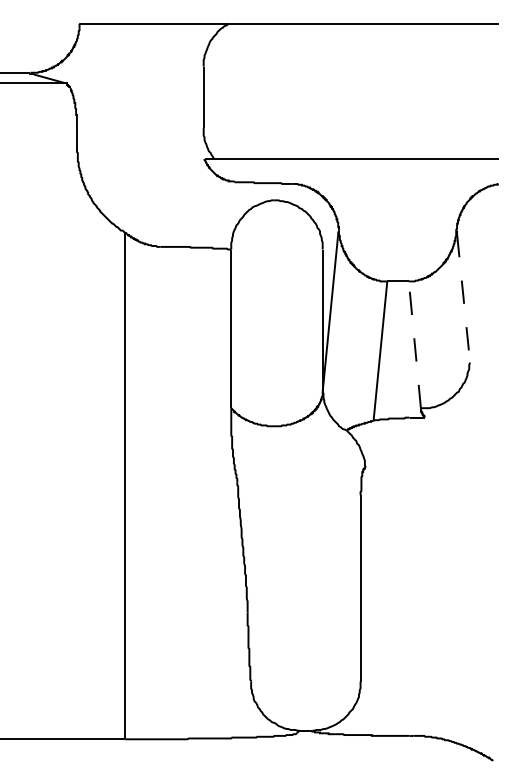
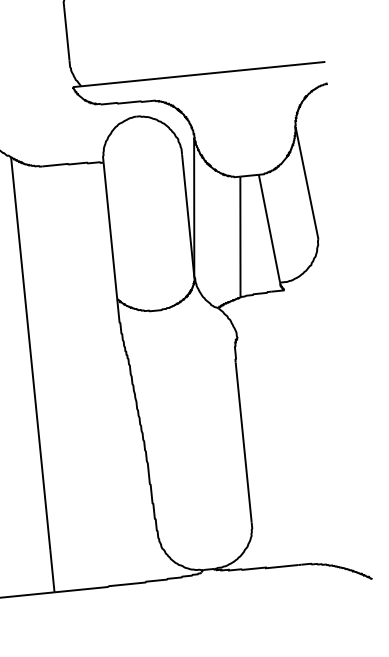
line: (463, 298) -> (307, 184), dashed -> solid
line: (414, 344) -> (269, 228), dashed -> solid

